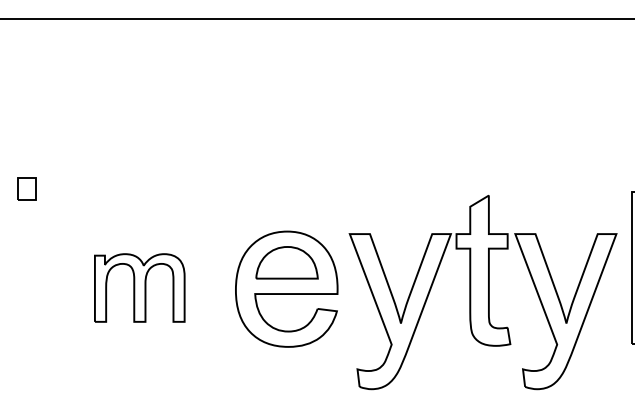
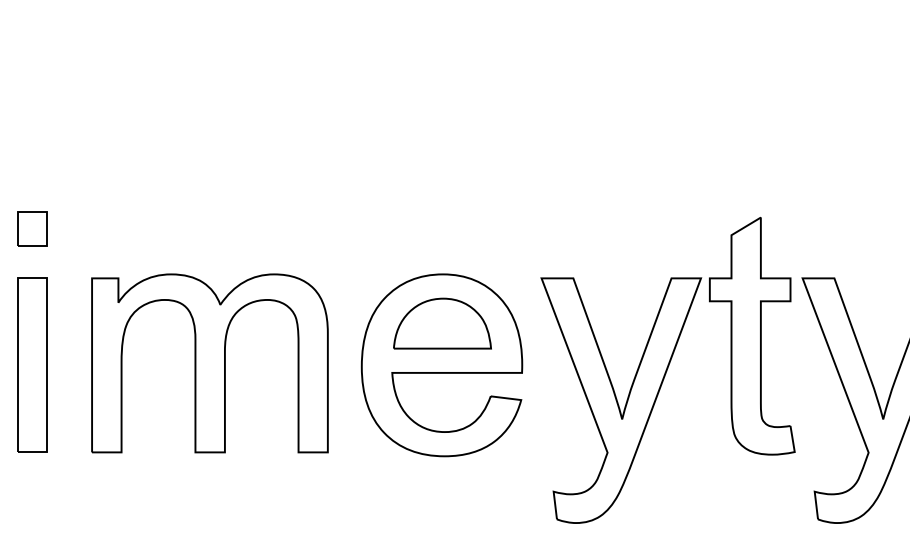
part: (26, 188) -> (31, 228), moved
part: (139, 287) -> (209, 362), size x1.67
part: (26, 288) -> (31, 364), added

